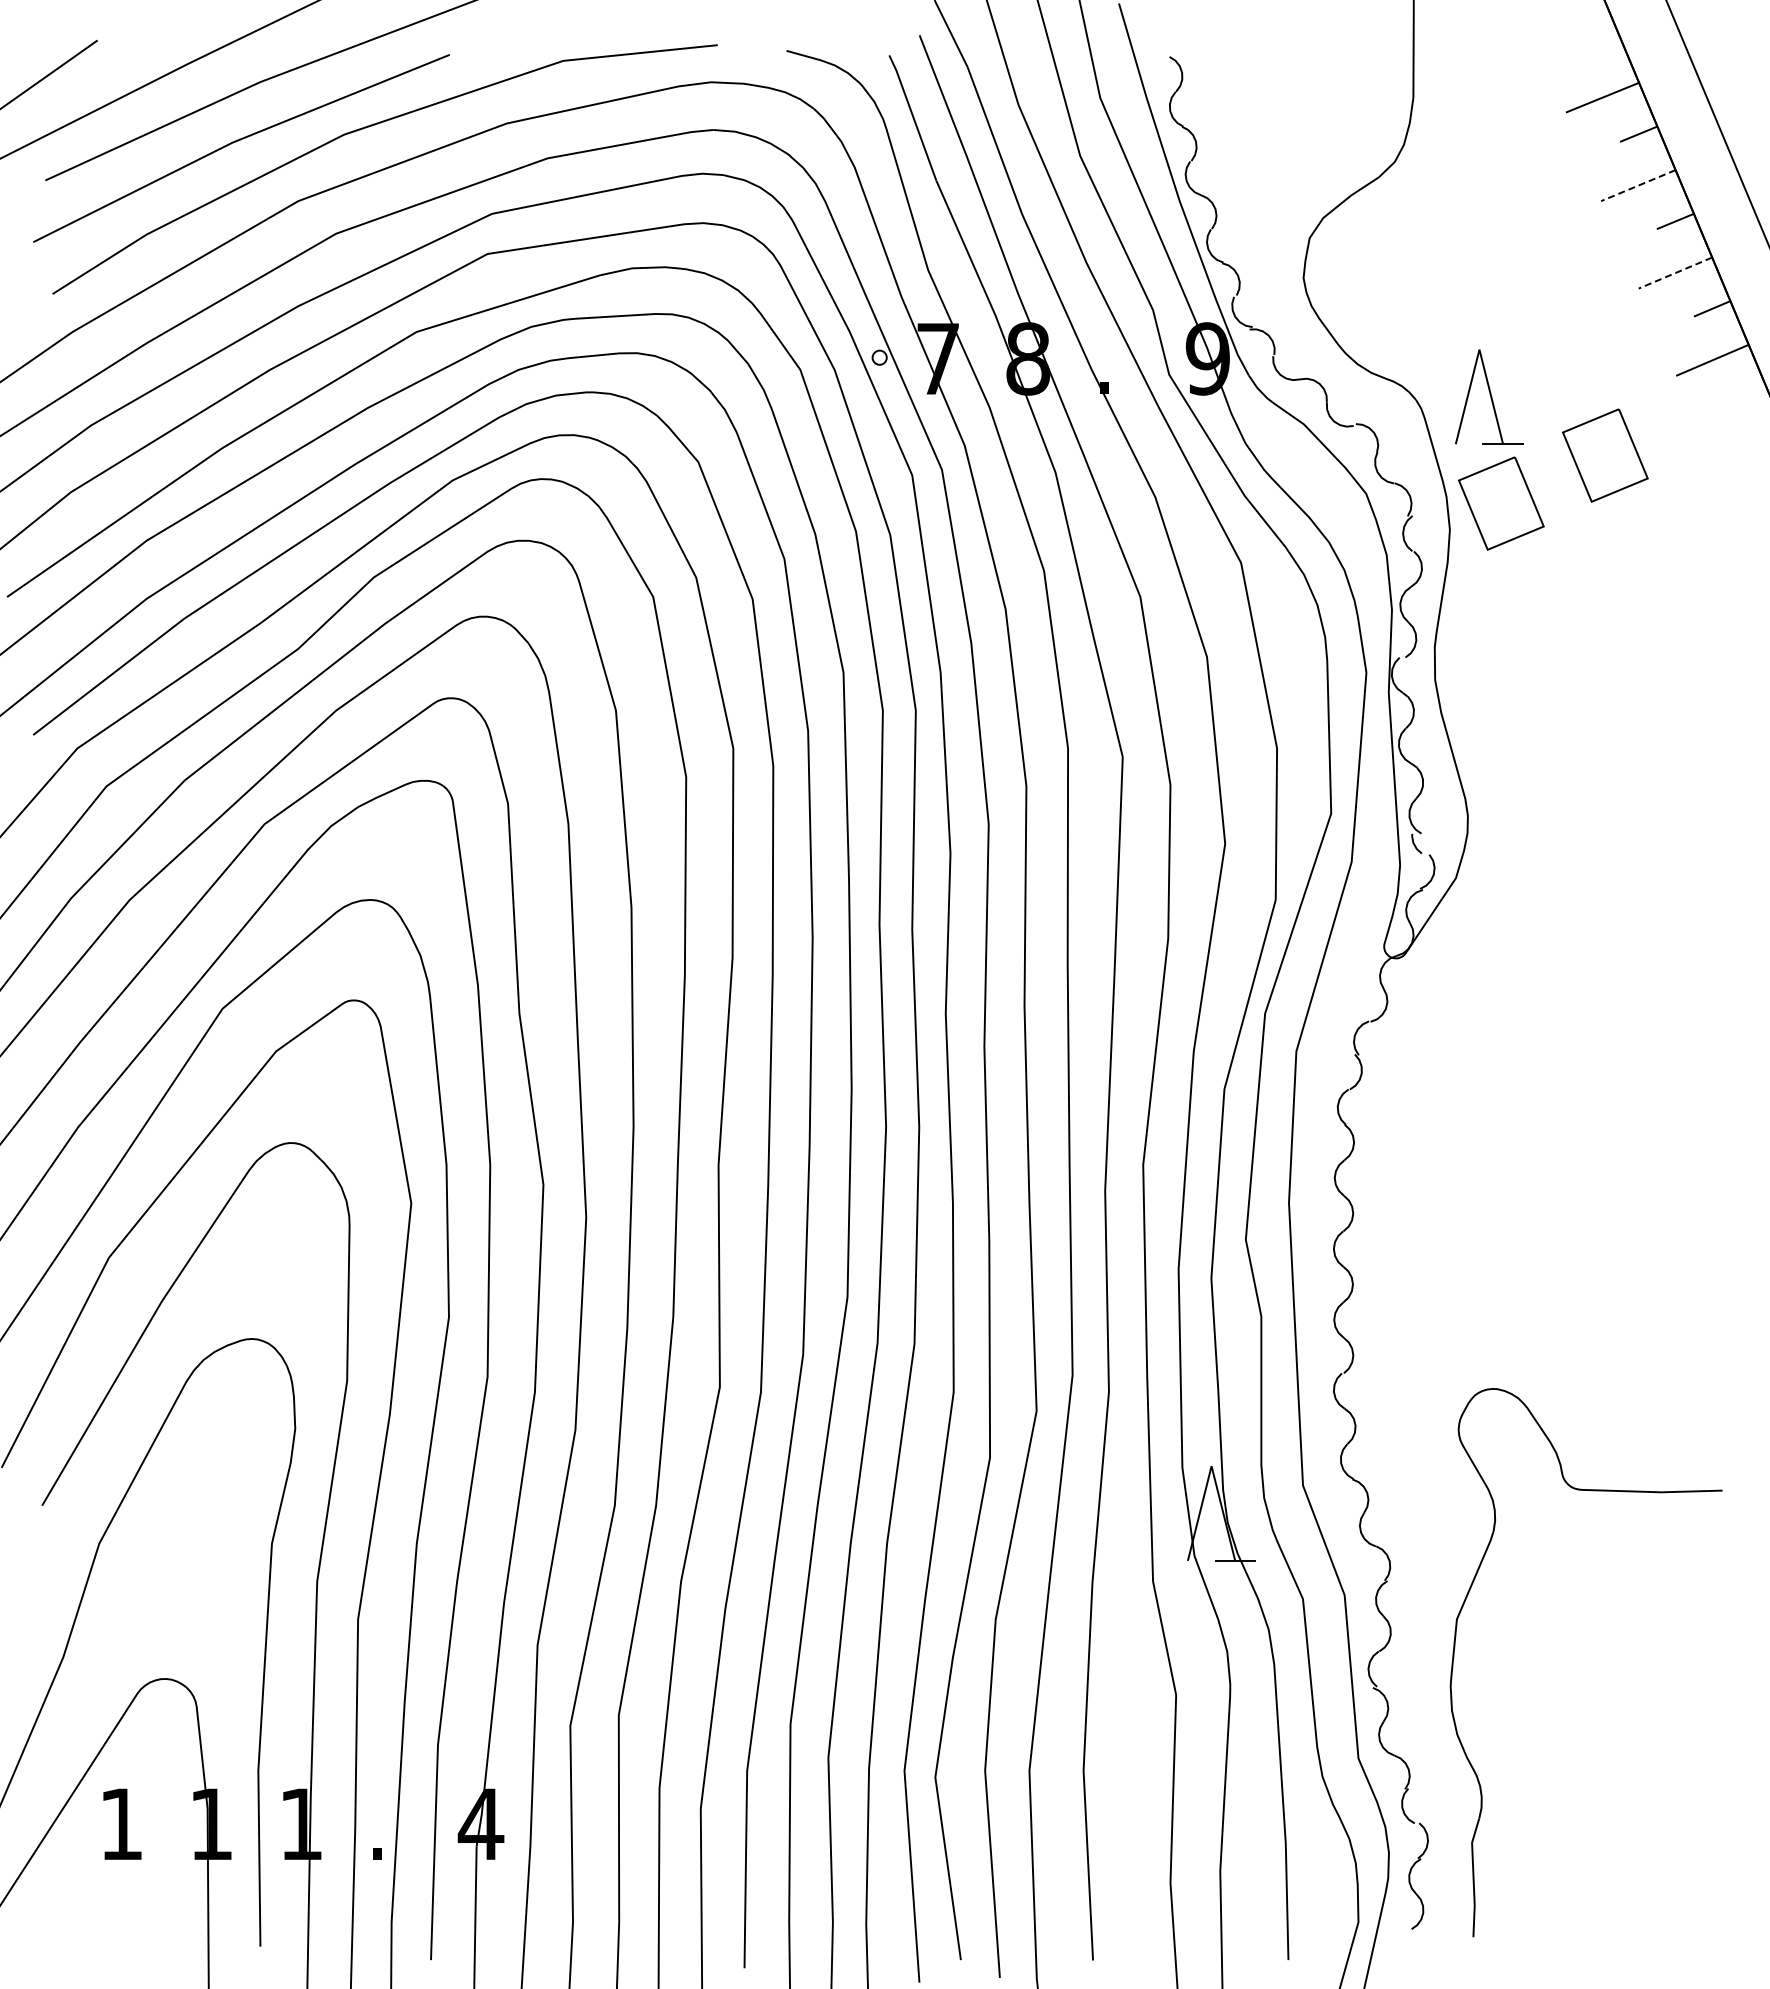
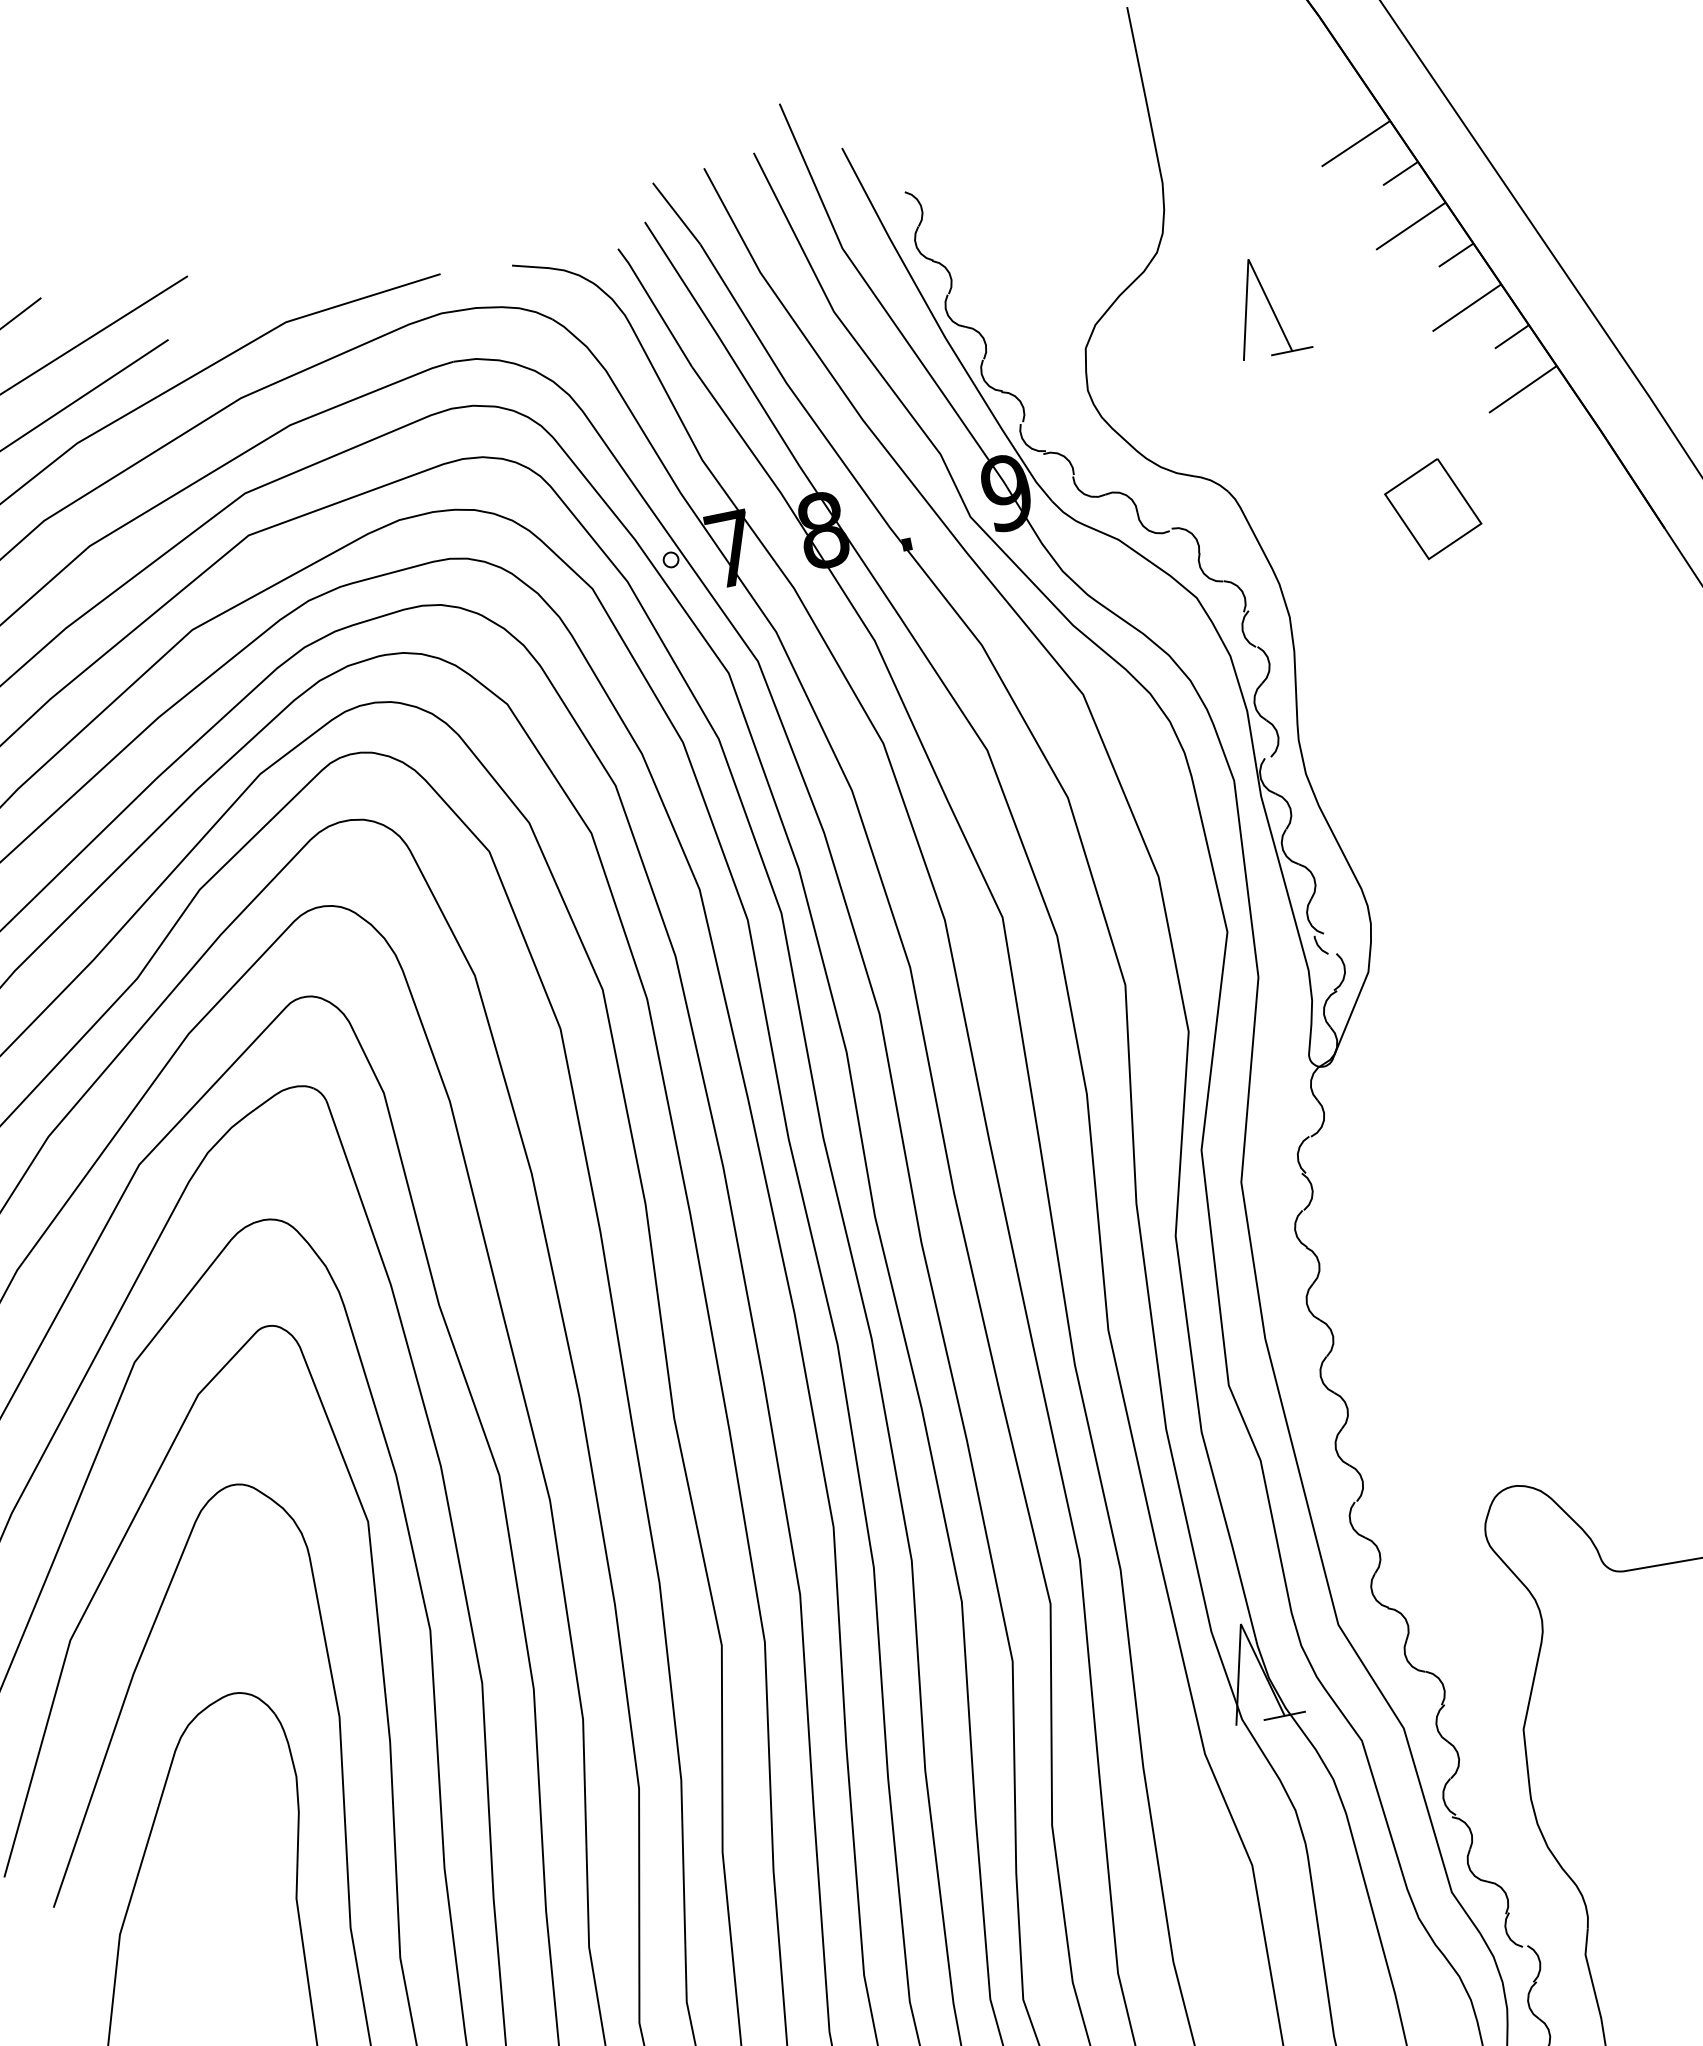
line: (1637, 185) -> (1409, 226), dashed -> solid
line: (1675, 273) -> (1467, 308), dashed -> solid
part: (1489, 396) -> (1268, 305), moved
part: (1501, 503) -> (1337, 579), removed

